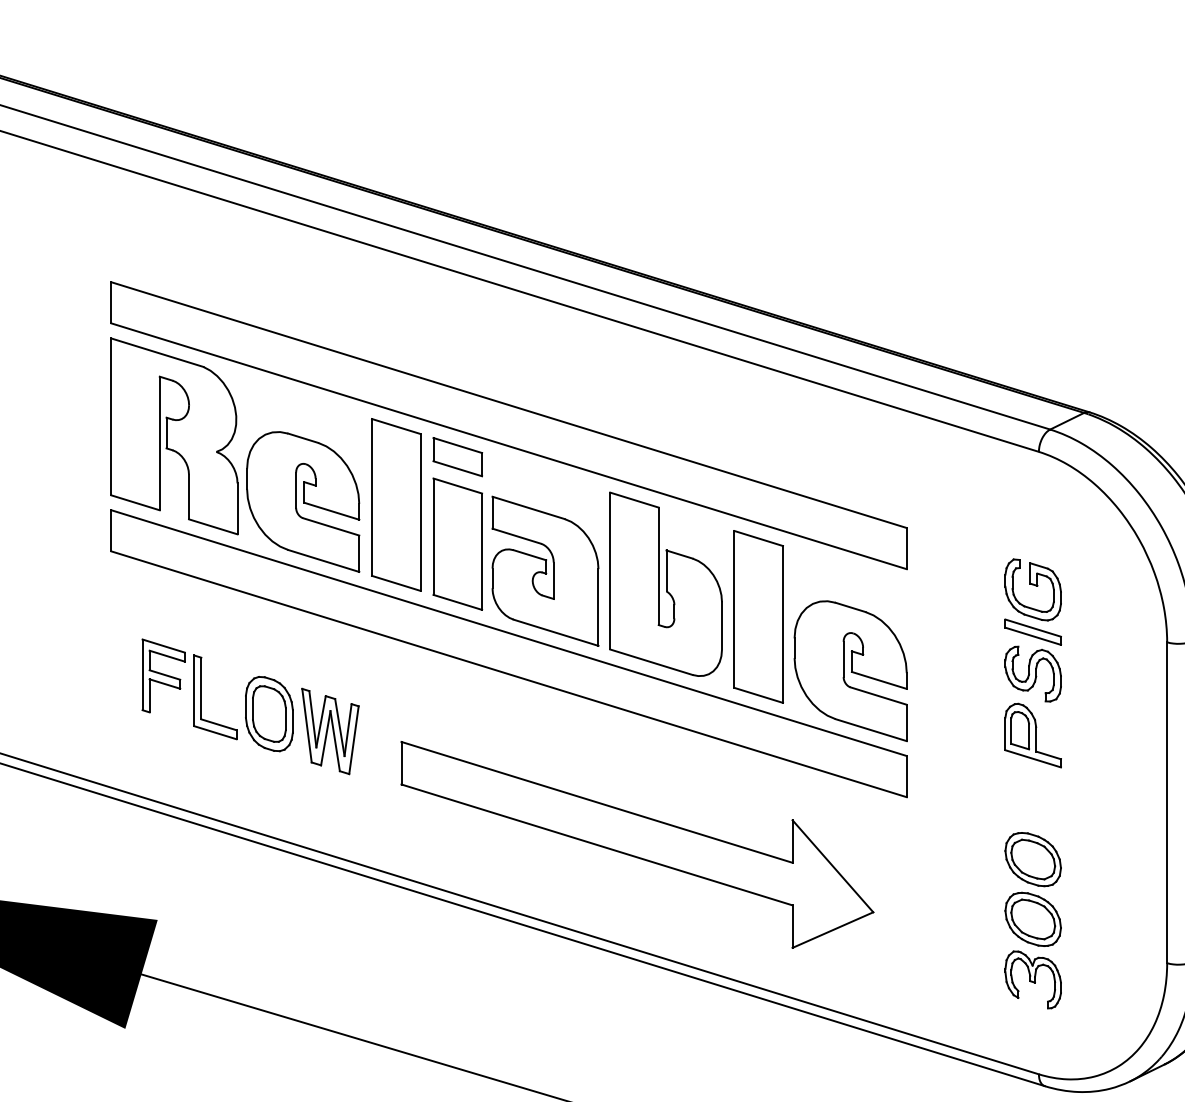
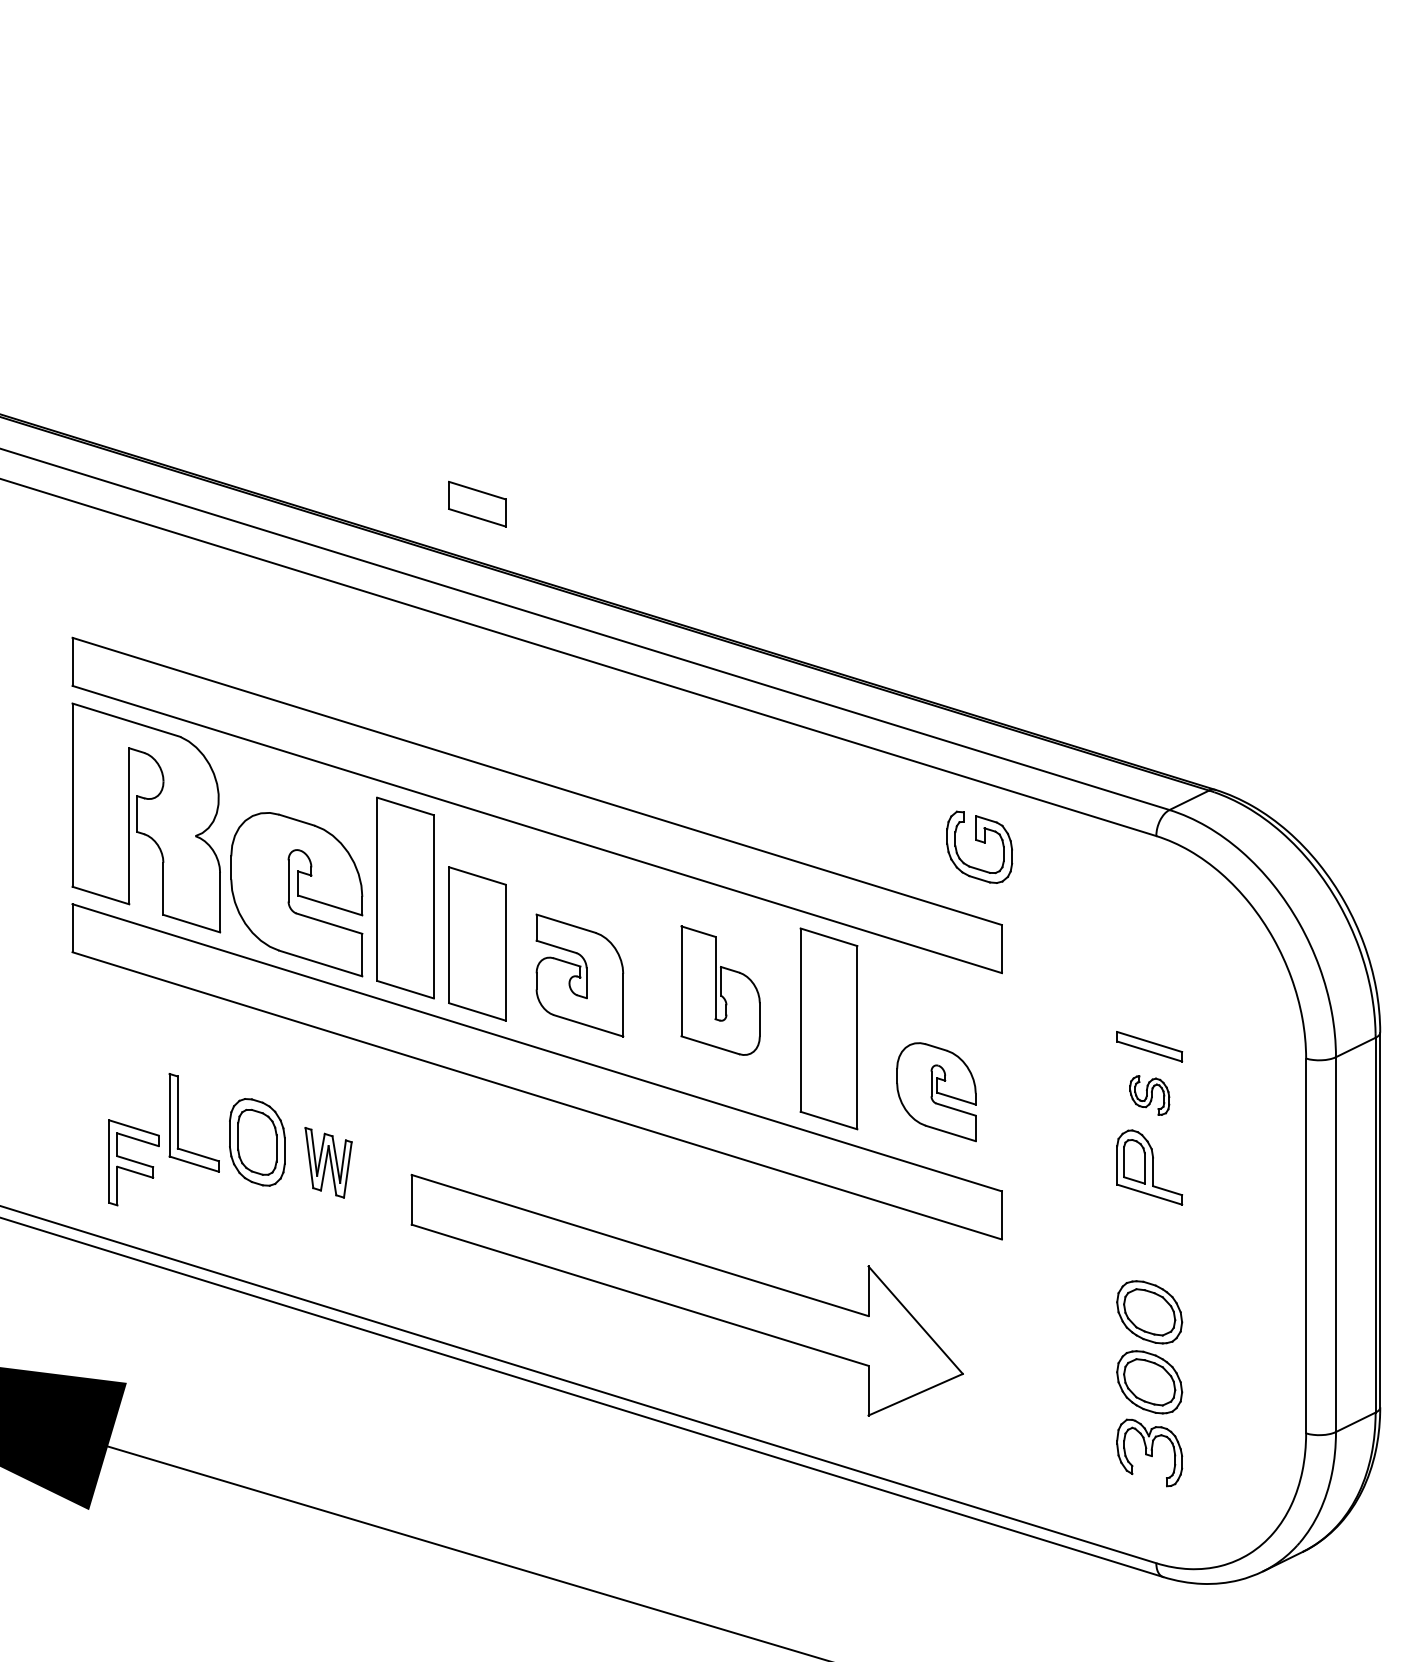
part: (457, 456) -> (477, 503), moved
part: (545, 571) -> (579, 975), size x0.7
part: (665, 584) -> (720, 990), size x0.6
part: (1033, 589) -> (979, 846), moved
part: (850, 670) -> (936, 1091), size x0.6
part: (1033, 673) -> (1149, 1095), size x0.6
part: (163, 675) -> (133, 1162), moved
part: (330, 731) -> (328, 1162), size x0.7

